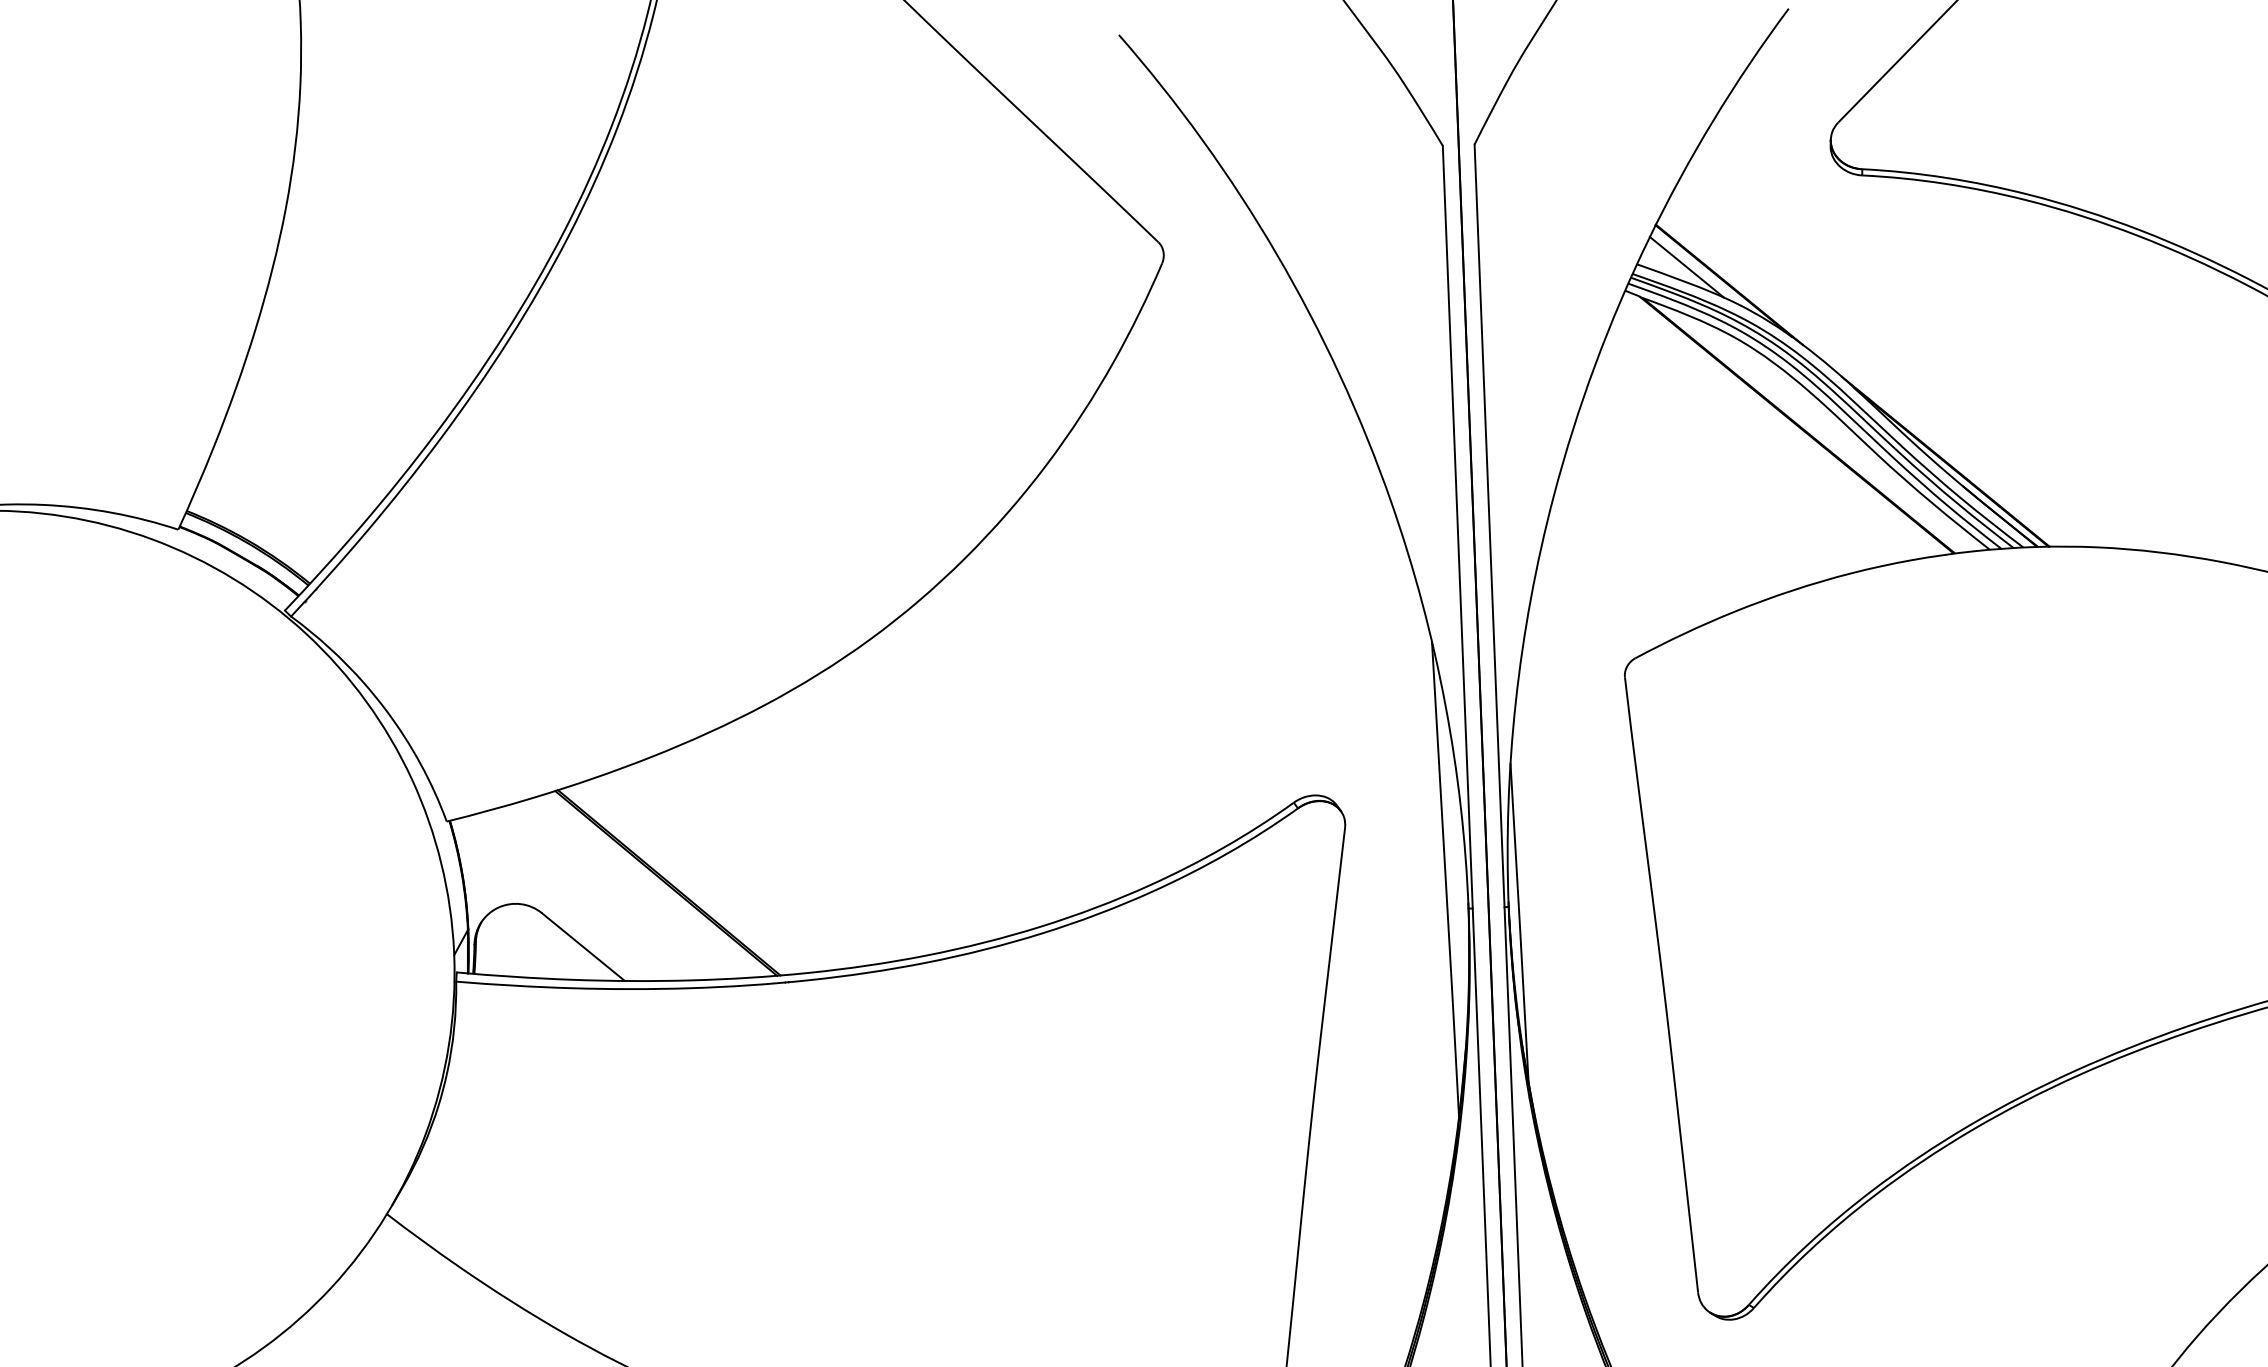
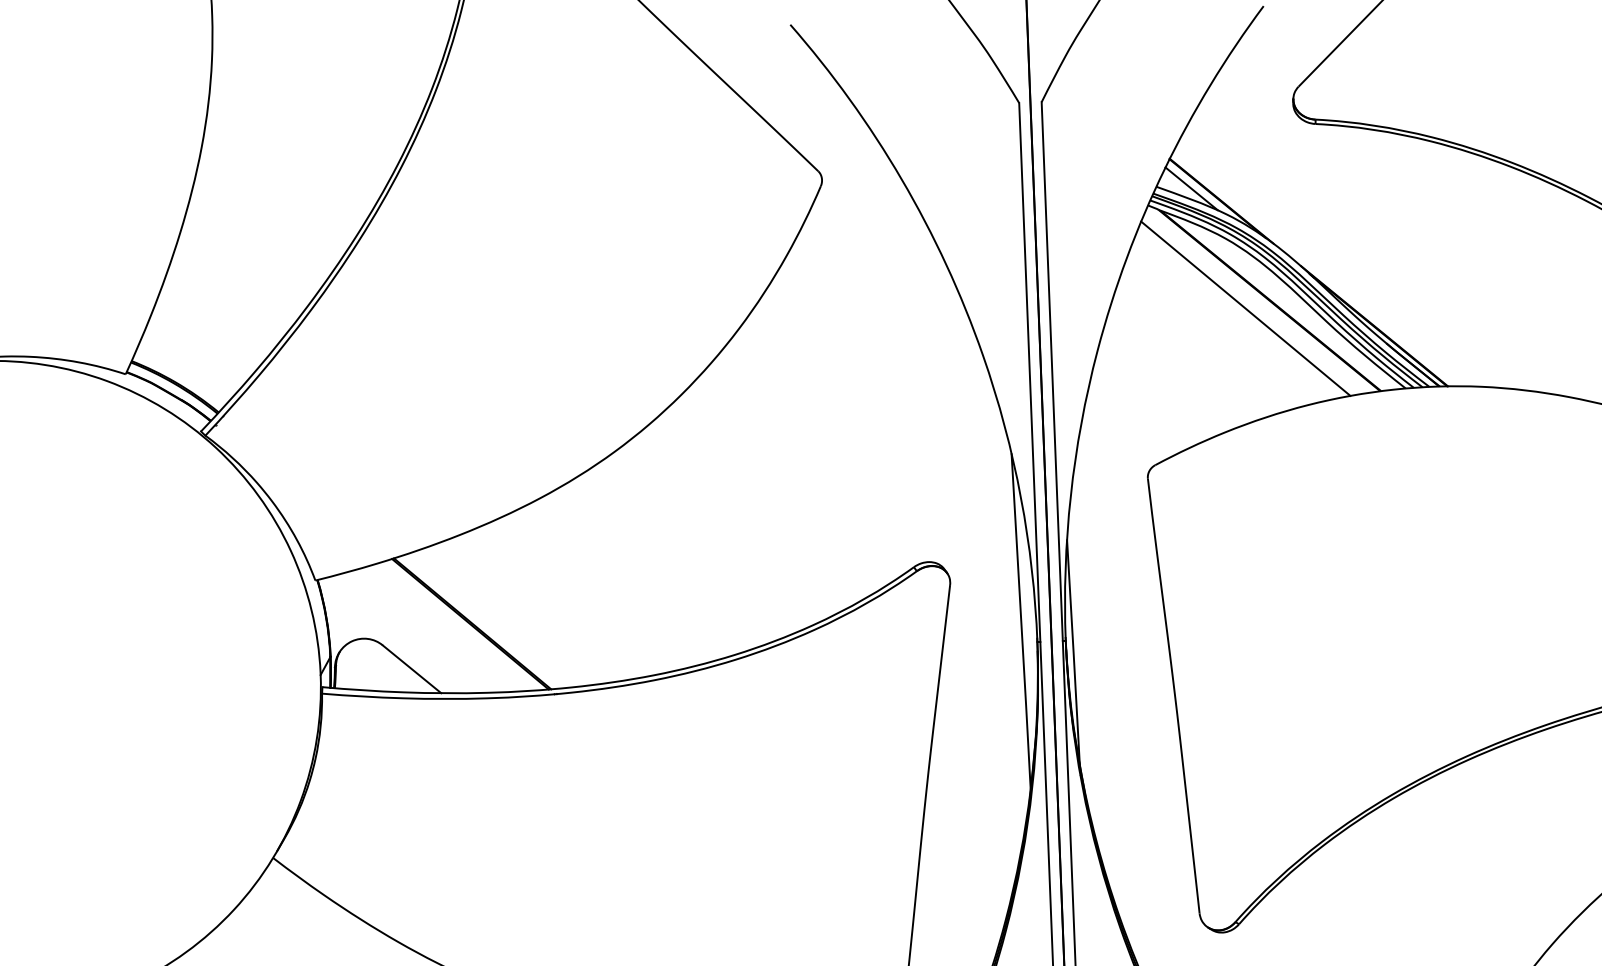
line: (1763, 436) -> (1245, 308), added

